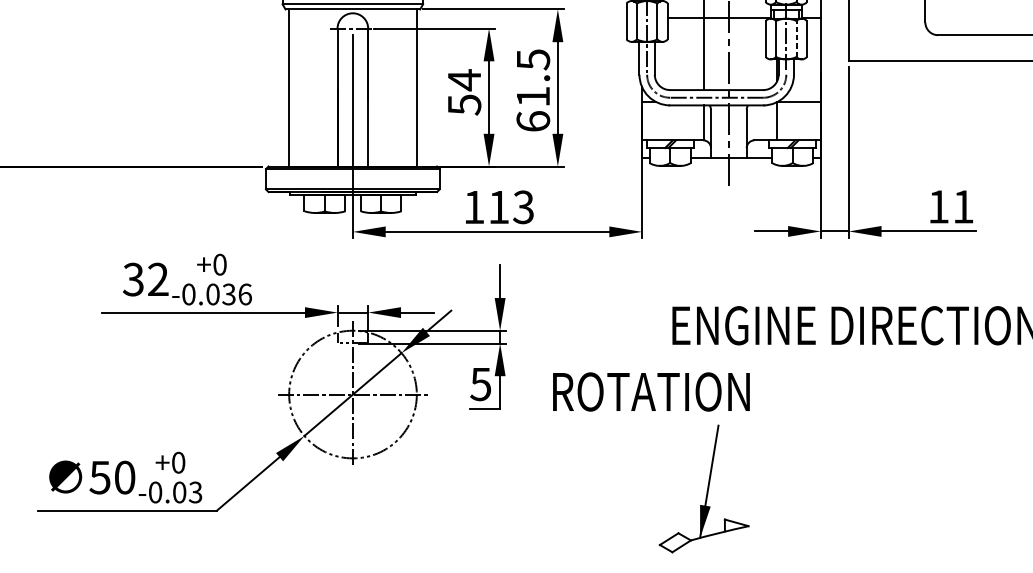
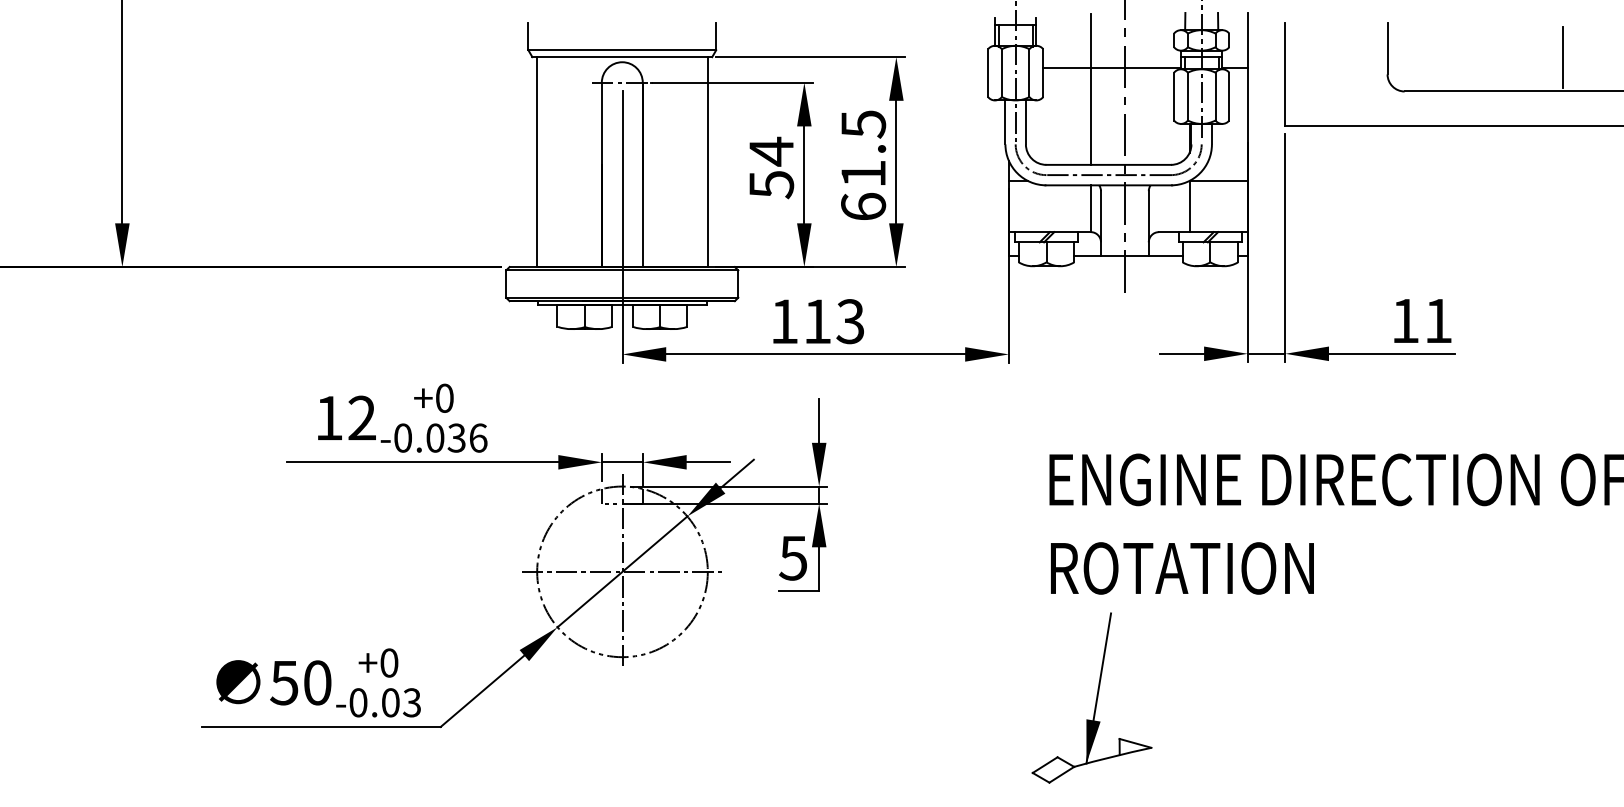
line: (796, 38) -> (1215, 96), dashed -> solid
text: (133, 279) -> (328, 417), 32 -> 12
text: (651, 392) -> (1182, 568), moved

